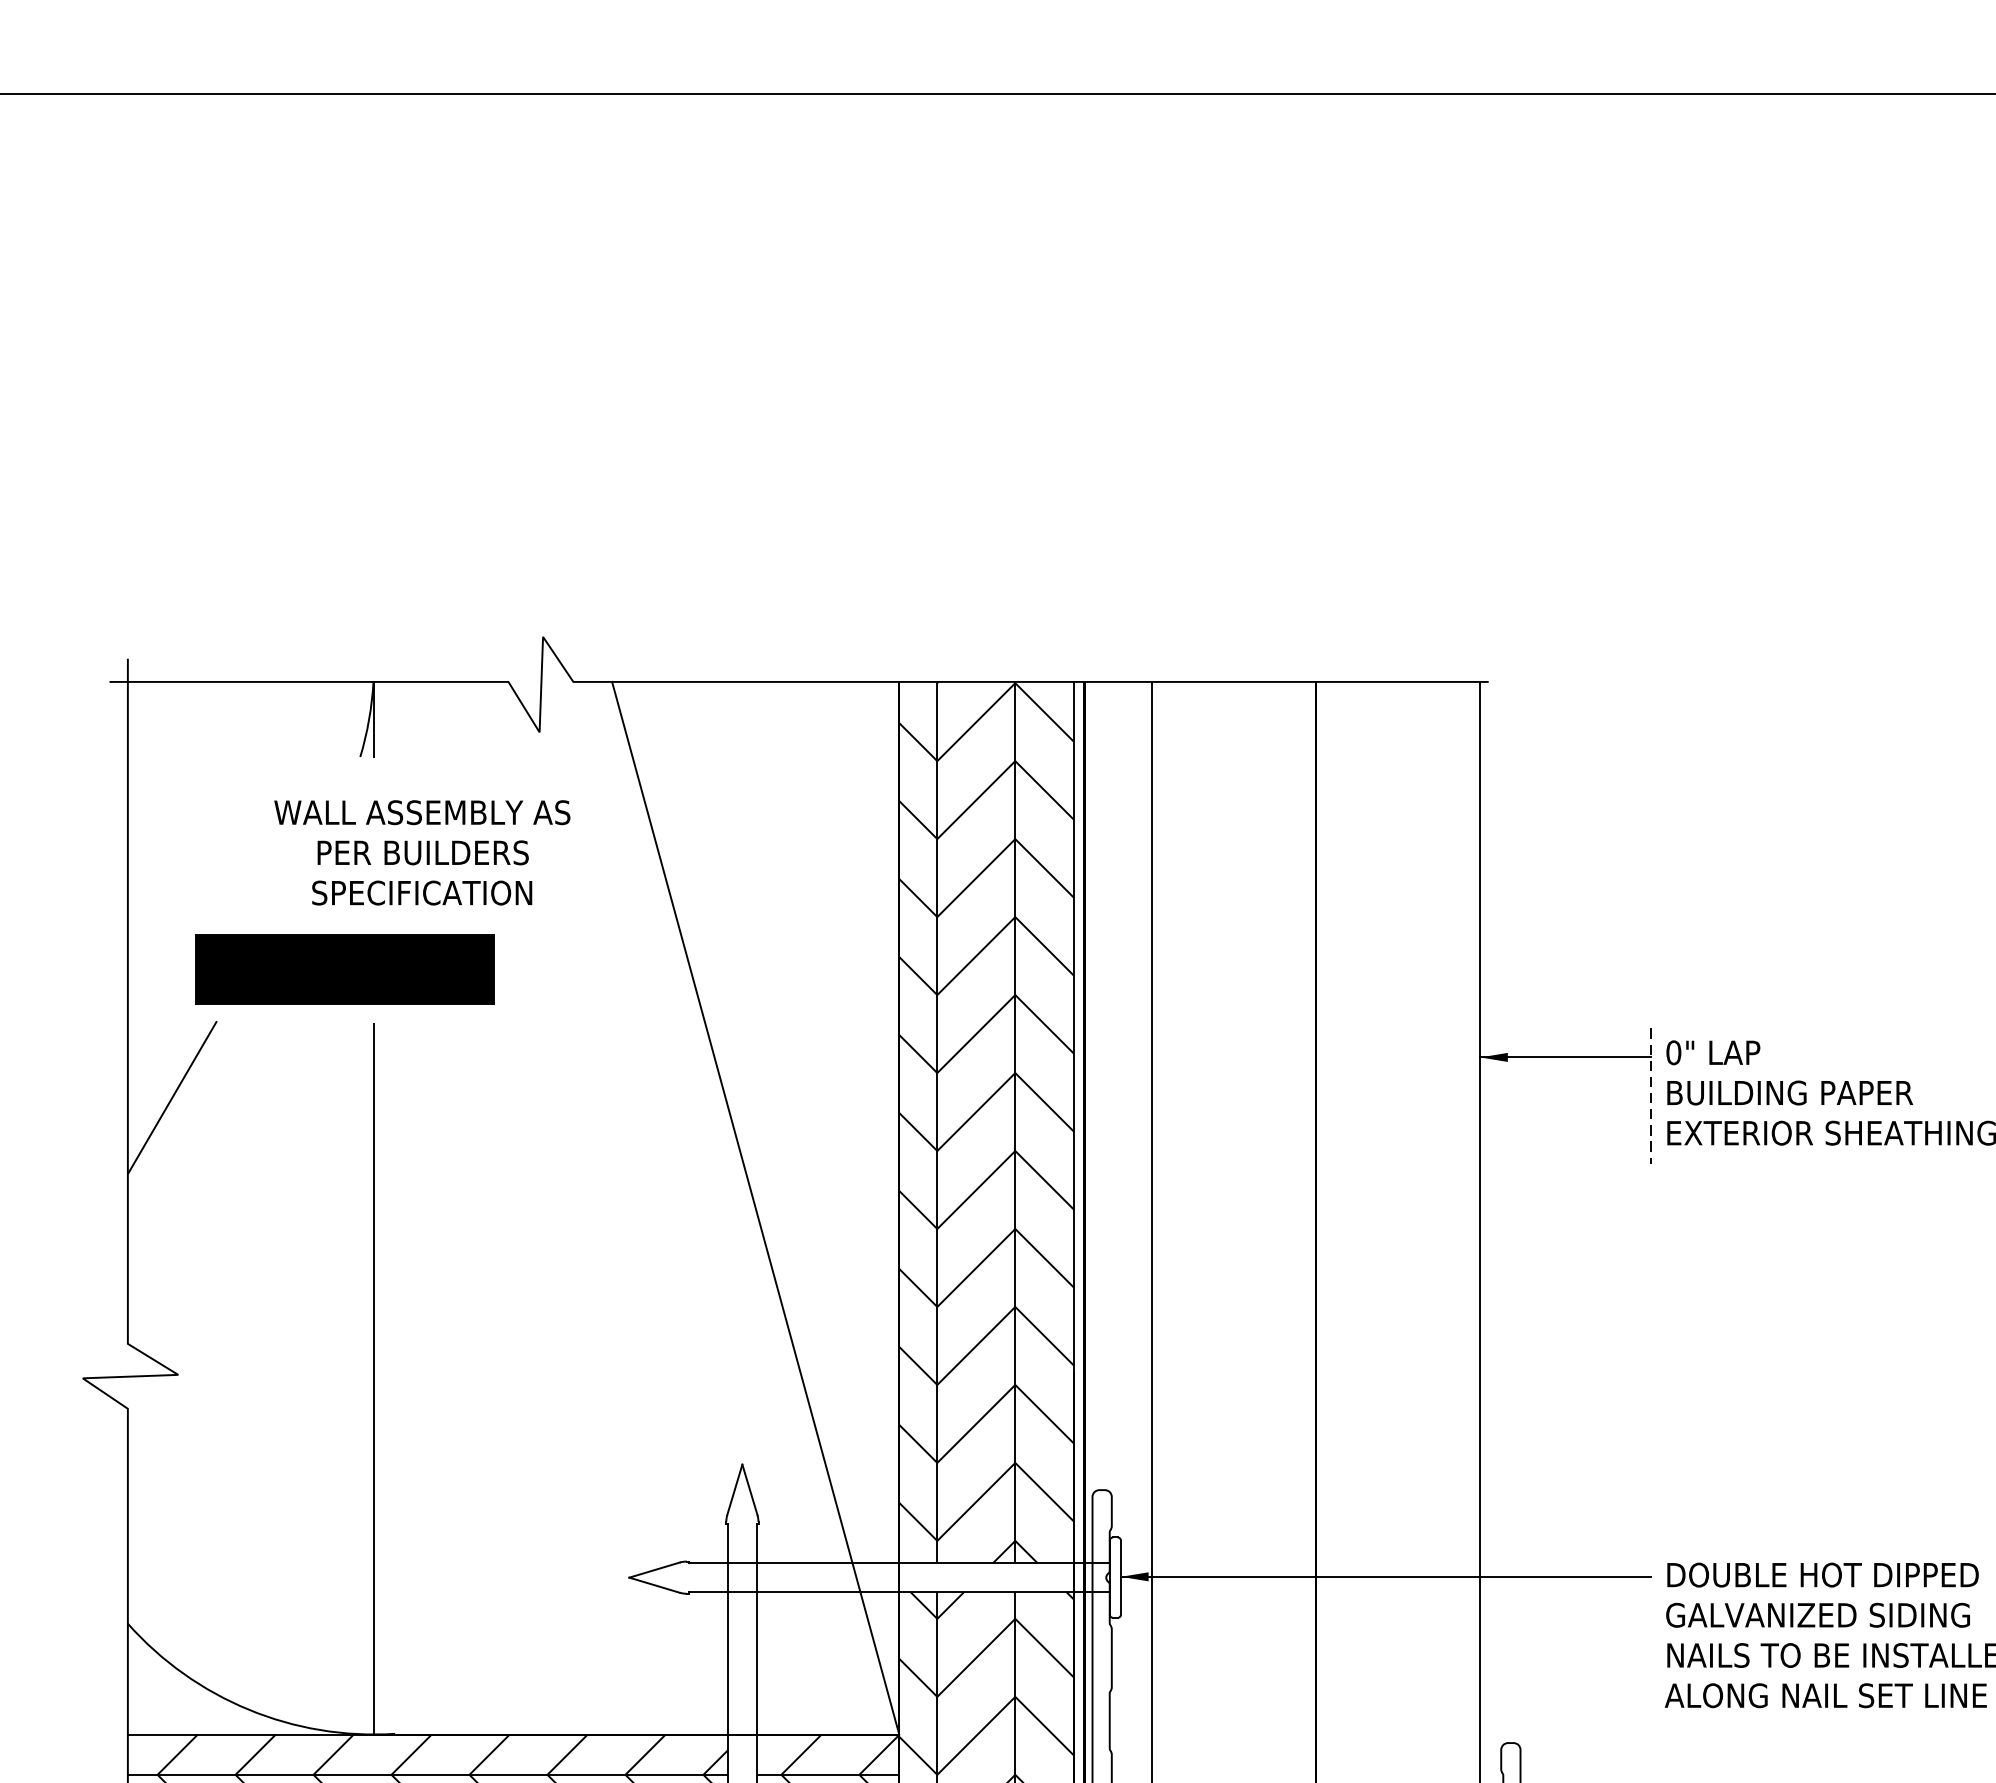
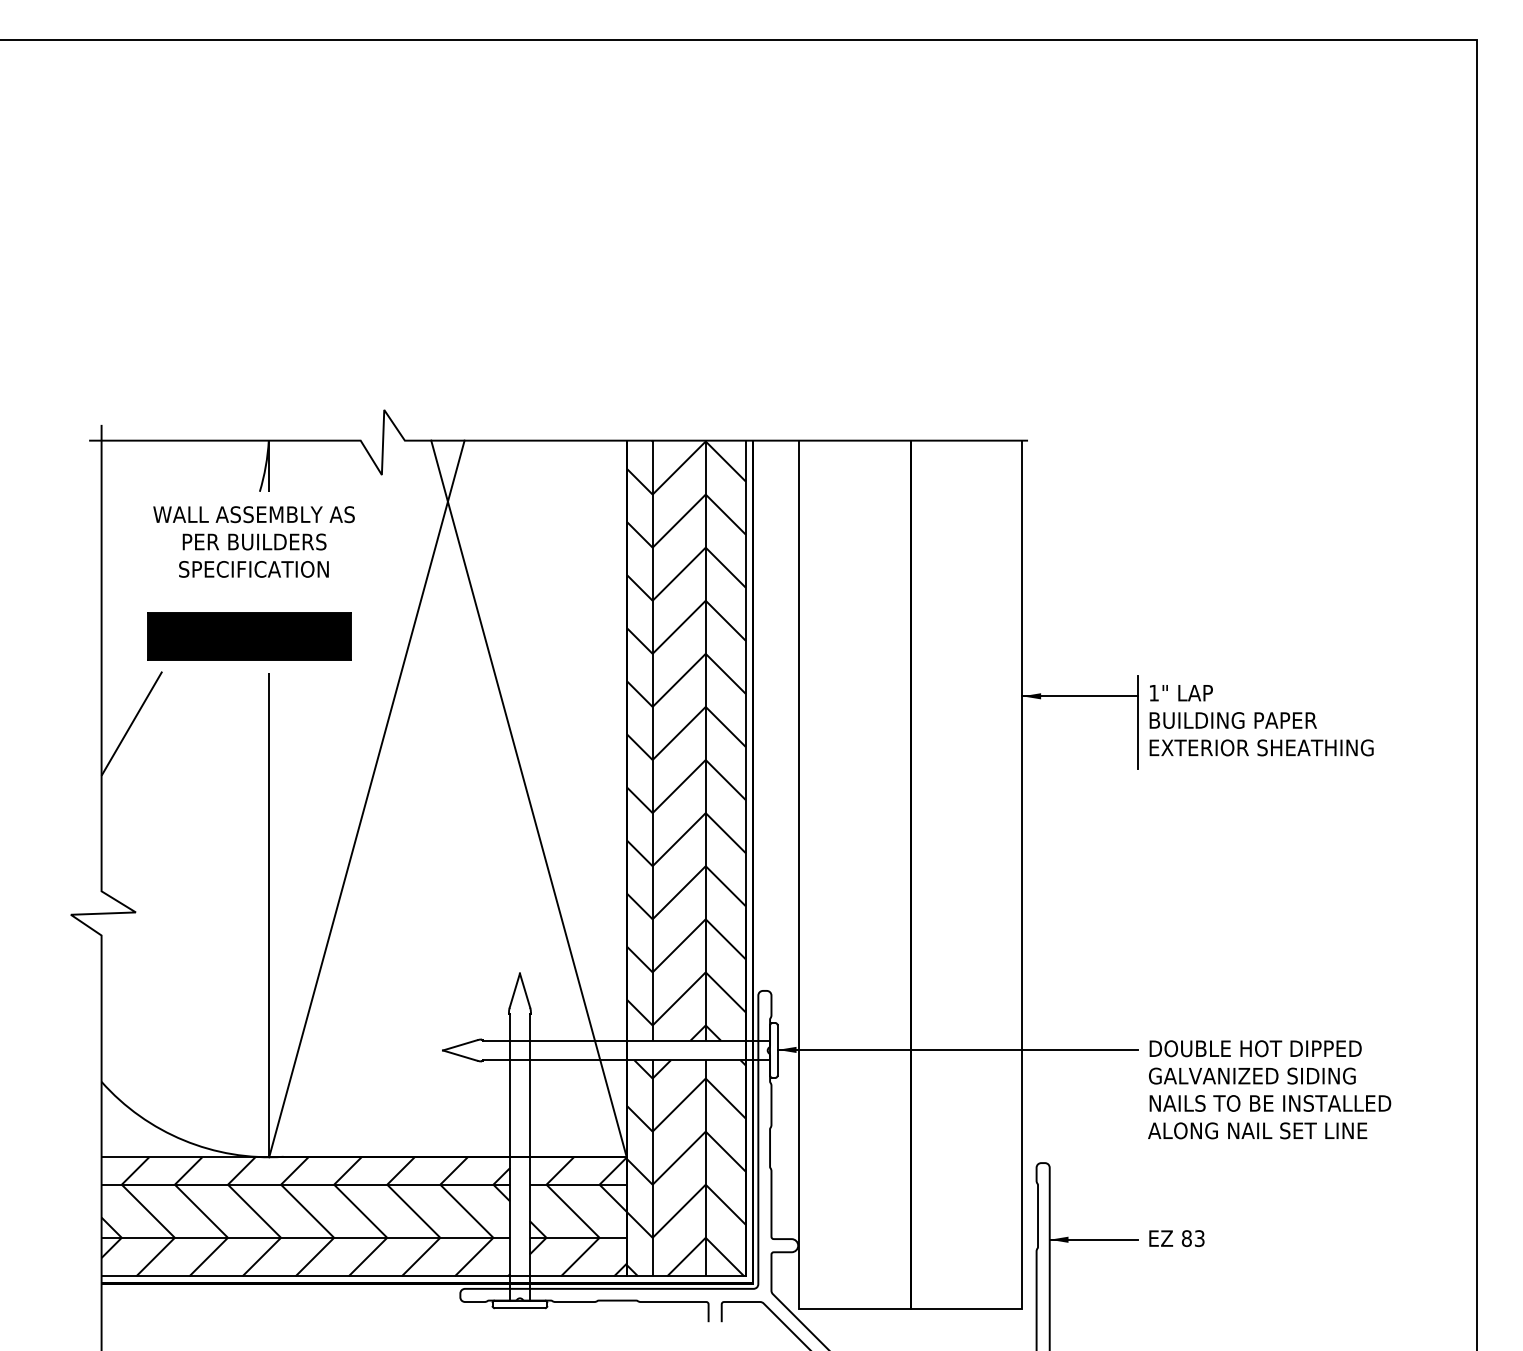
text: (421, 852) -> (253, 541), moved
text: (1674, 1051) -> (1154, 692), 0" -> 1"
line: (1650, 1097) -> (1138, 723), dashed -> solid
line: (516, 1207) -> (366, 798), added

